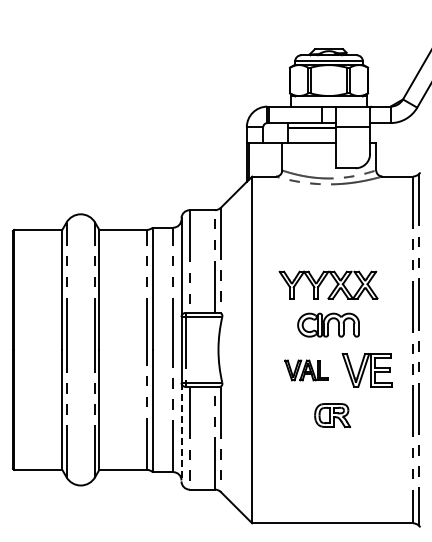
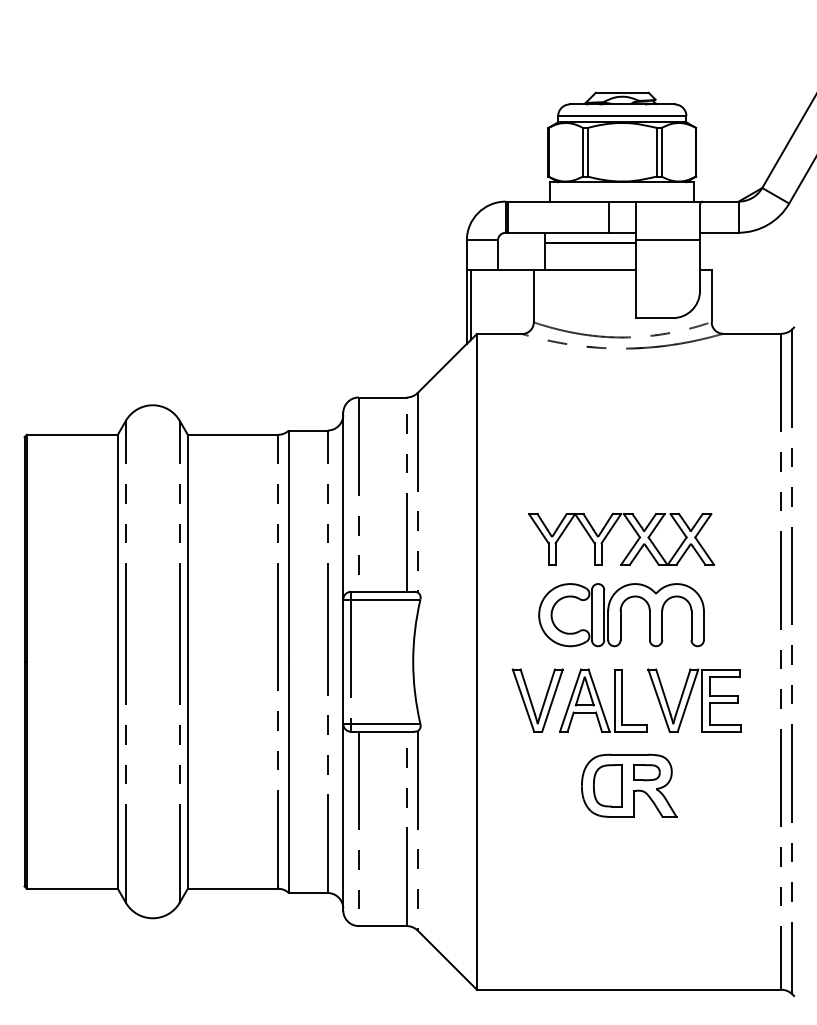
part: (328, 324) -> (621, 613), size x1.43
part: (306, 370) -> (579, 700), size x1.67
part: (332, 415) -> (628, 785), size x1.43
line: (181, 432) -> (343, 817), dashed -> solid

